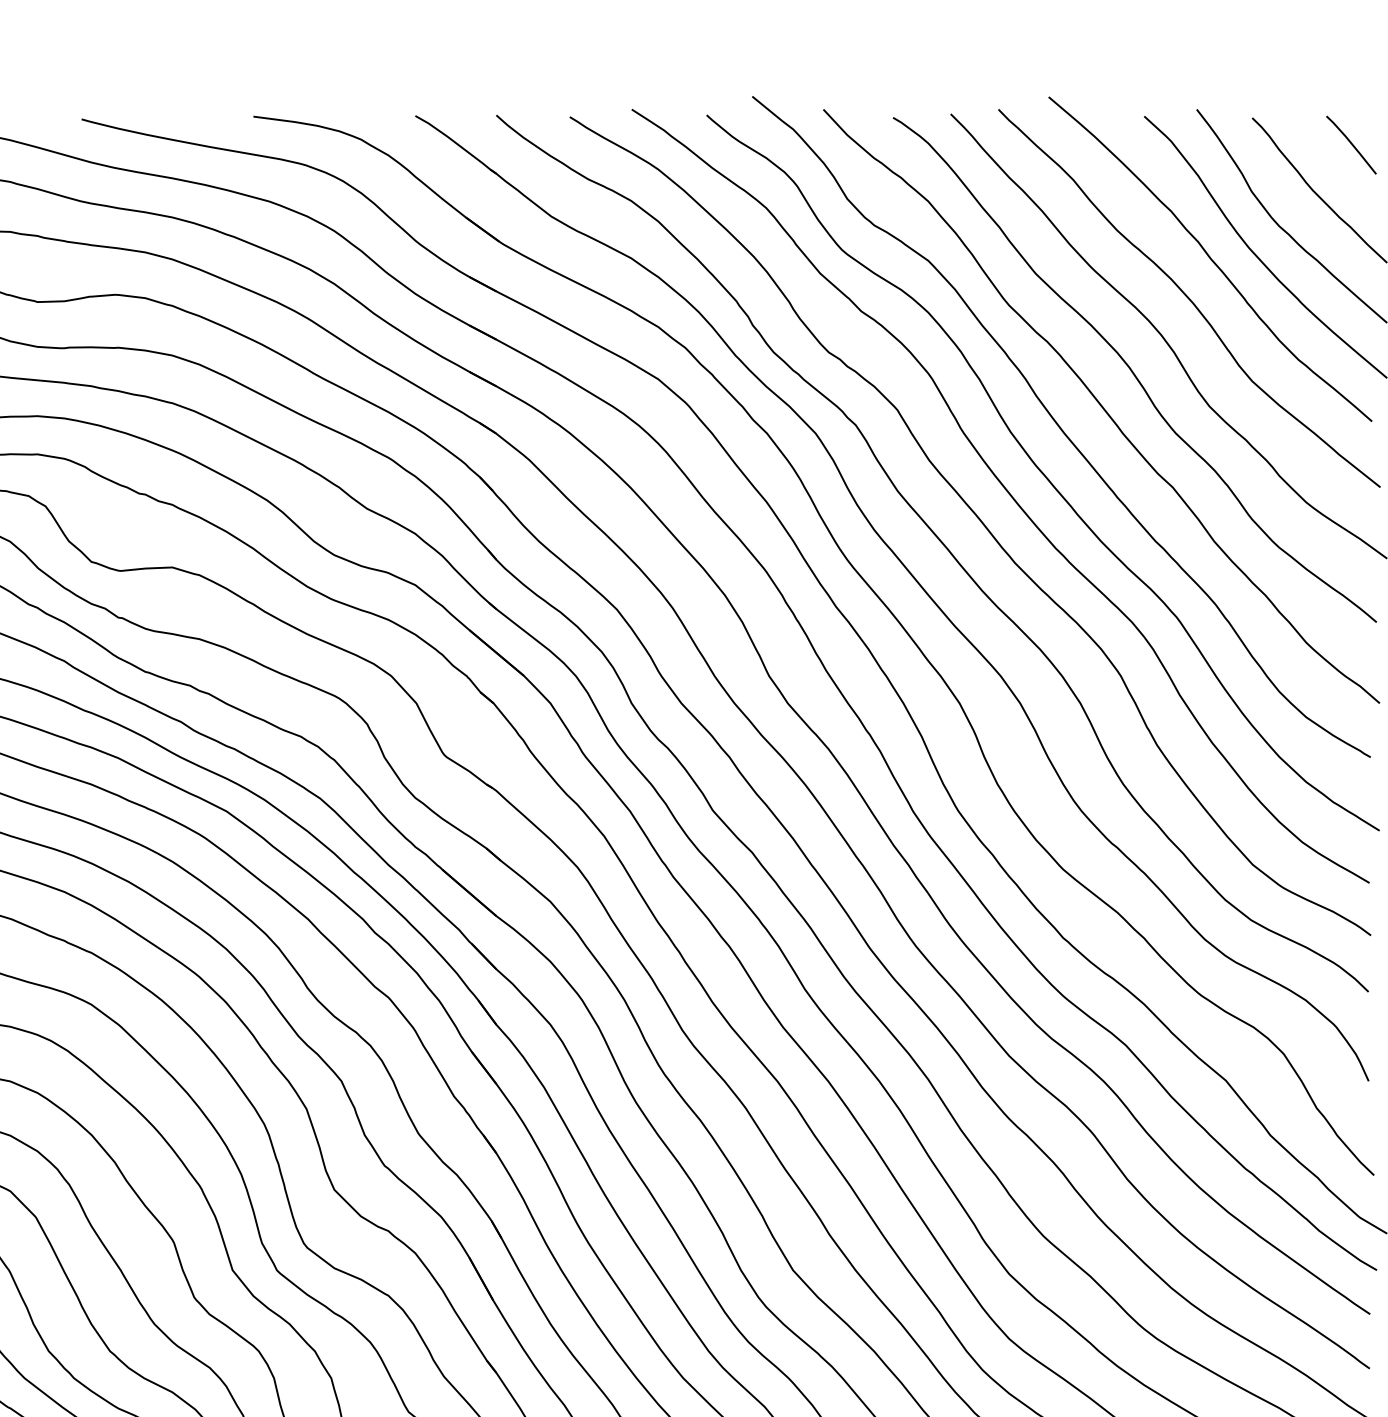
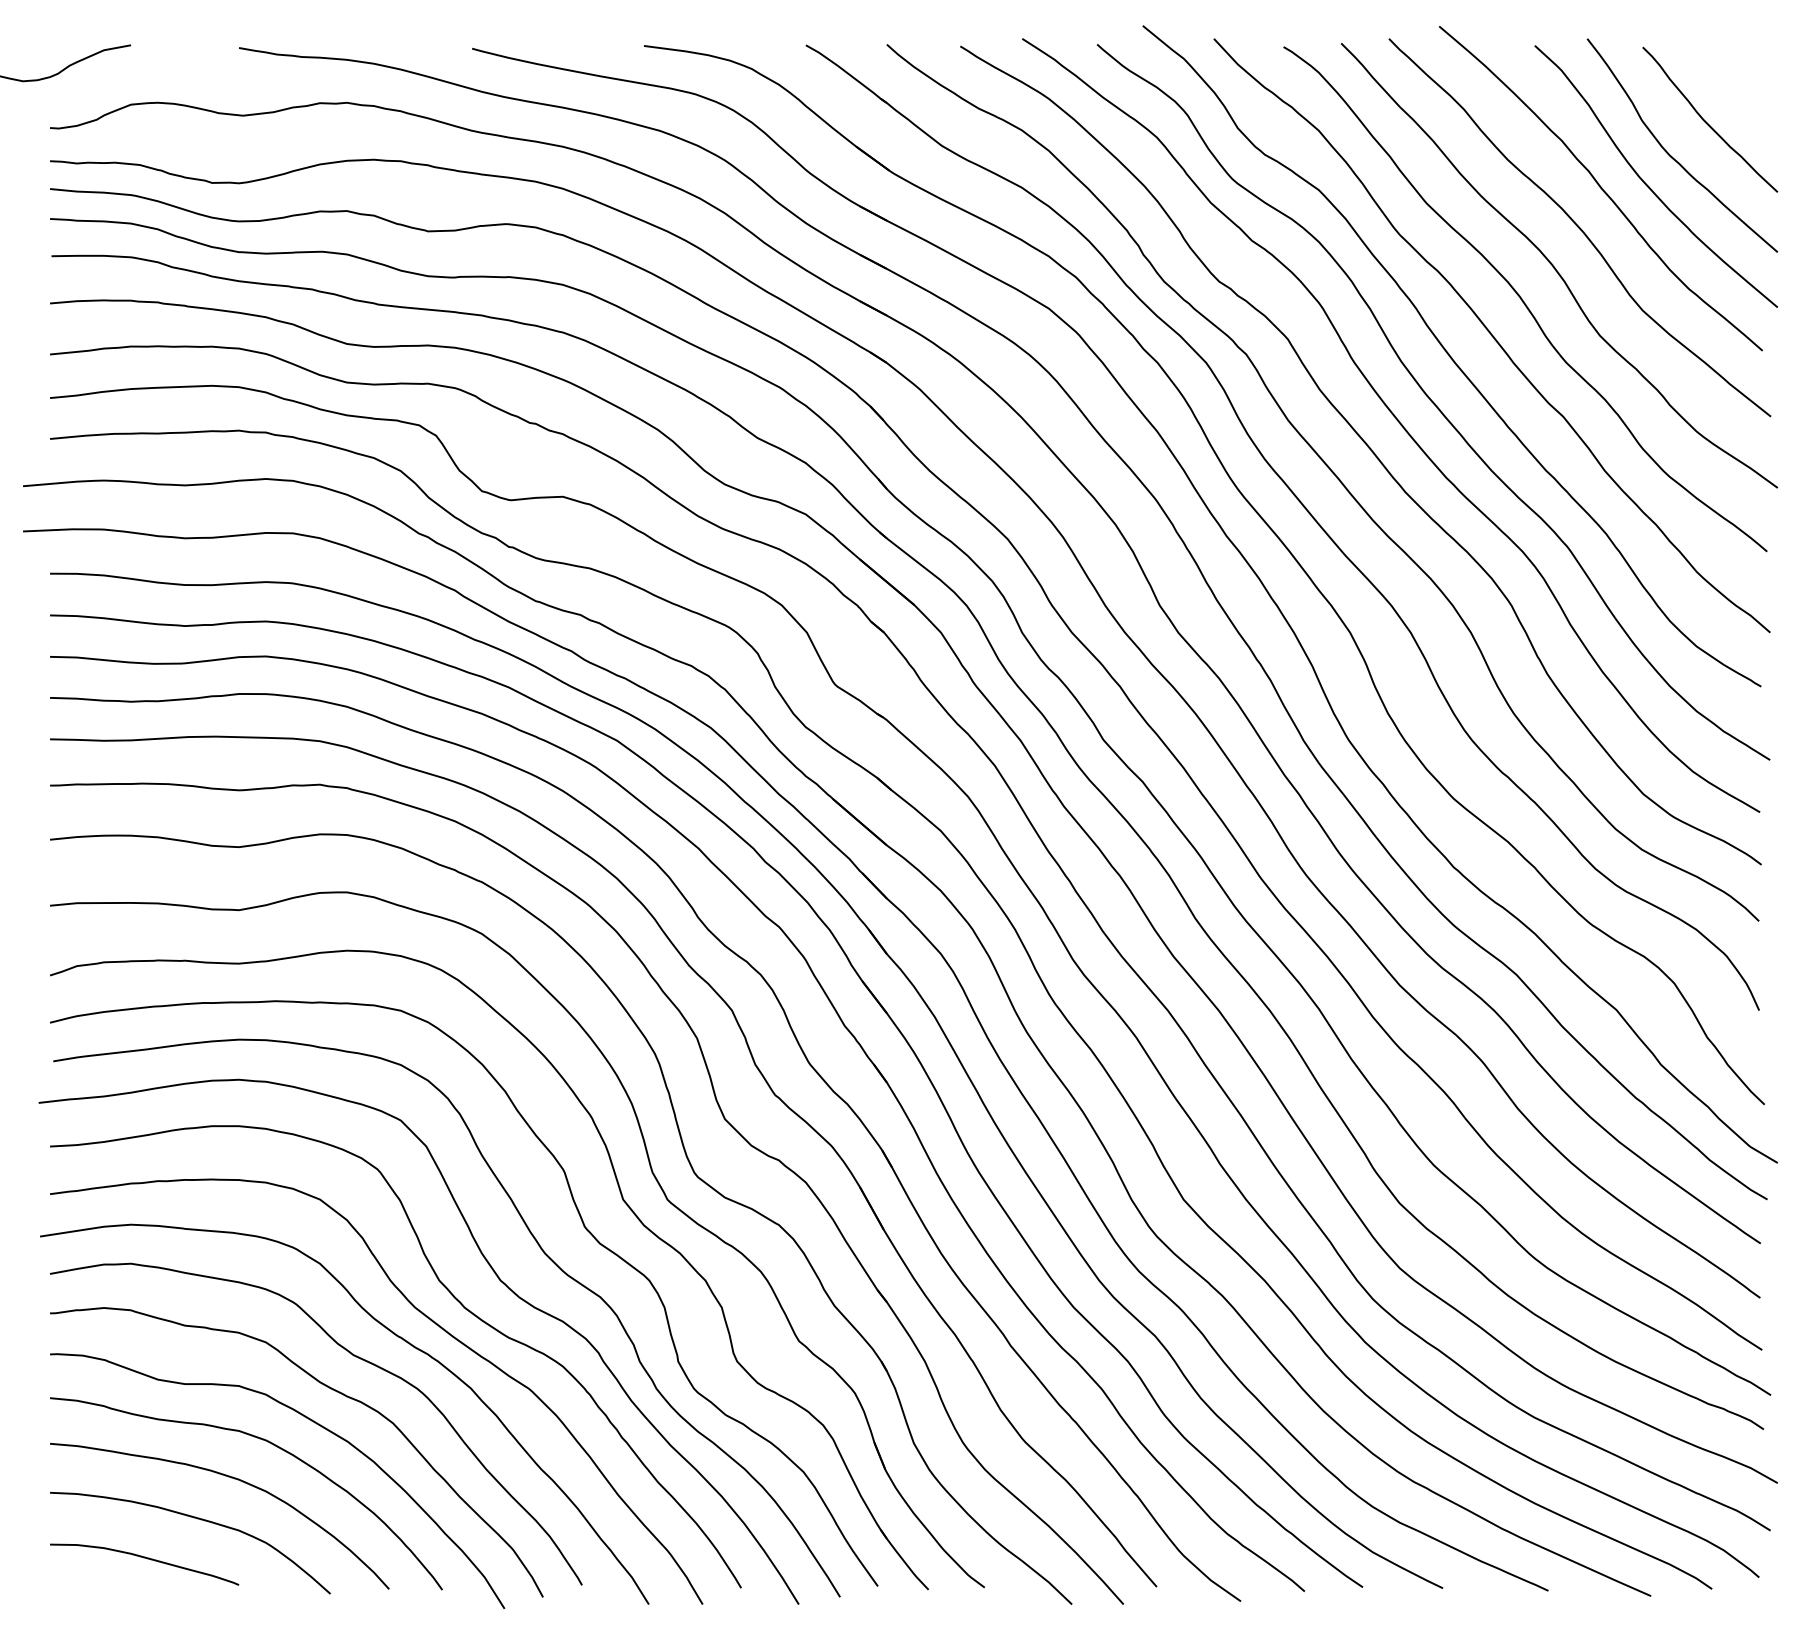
line: (1350, 144) -> (1741, 73), removed

